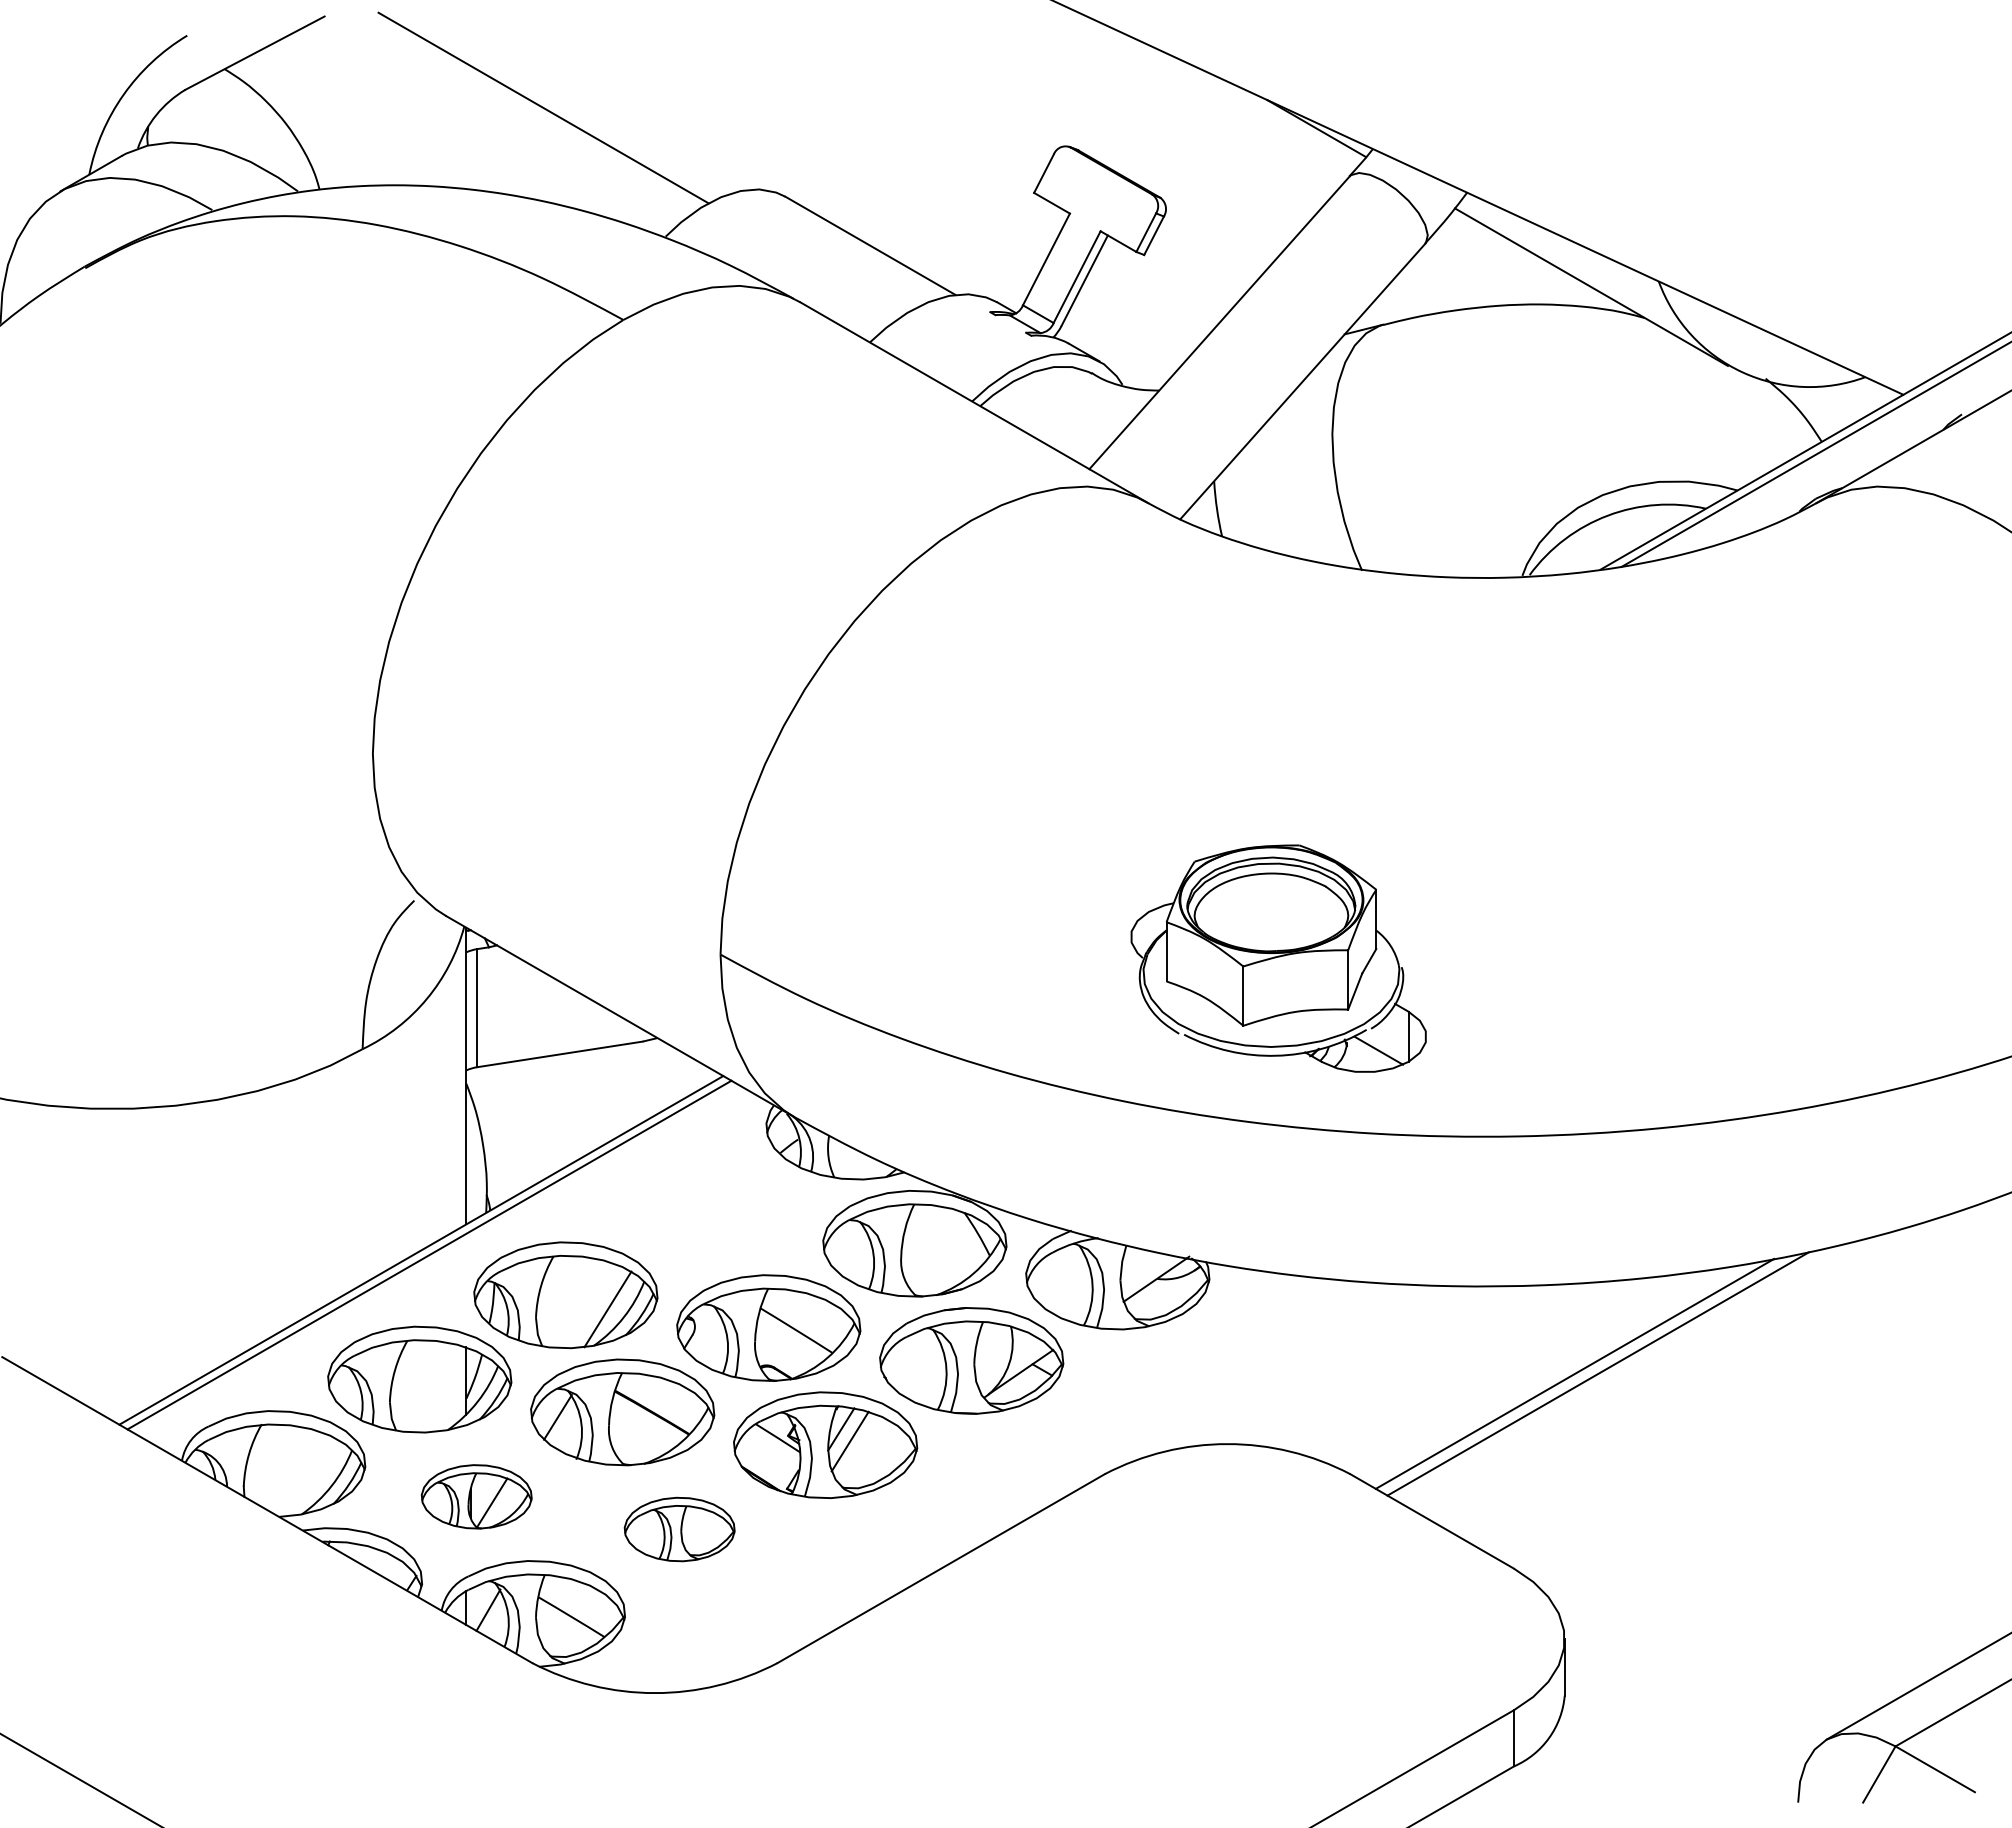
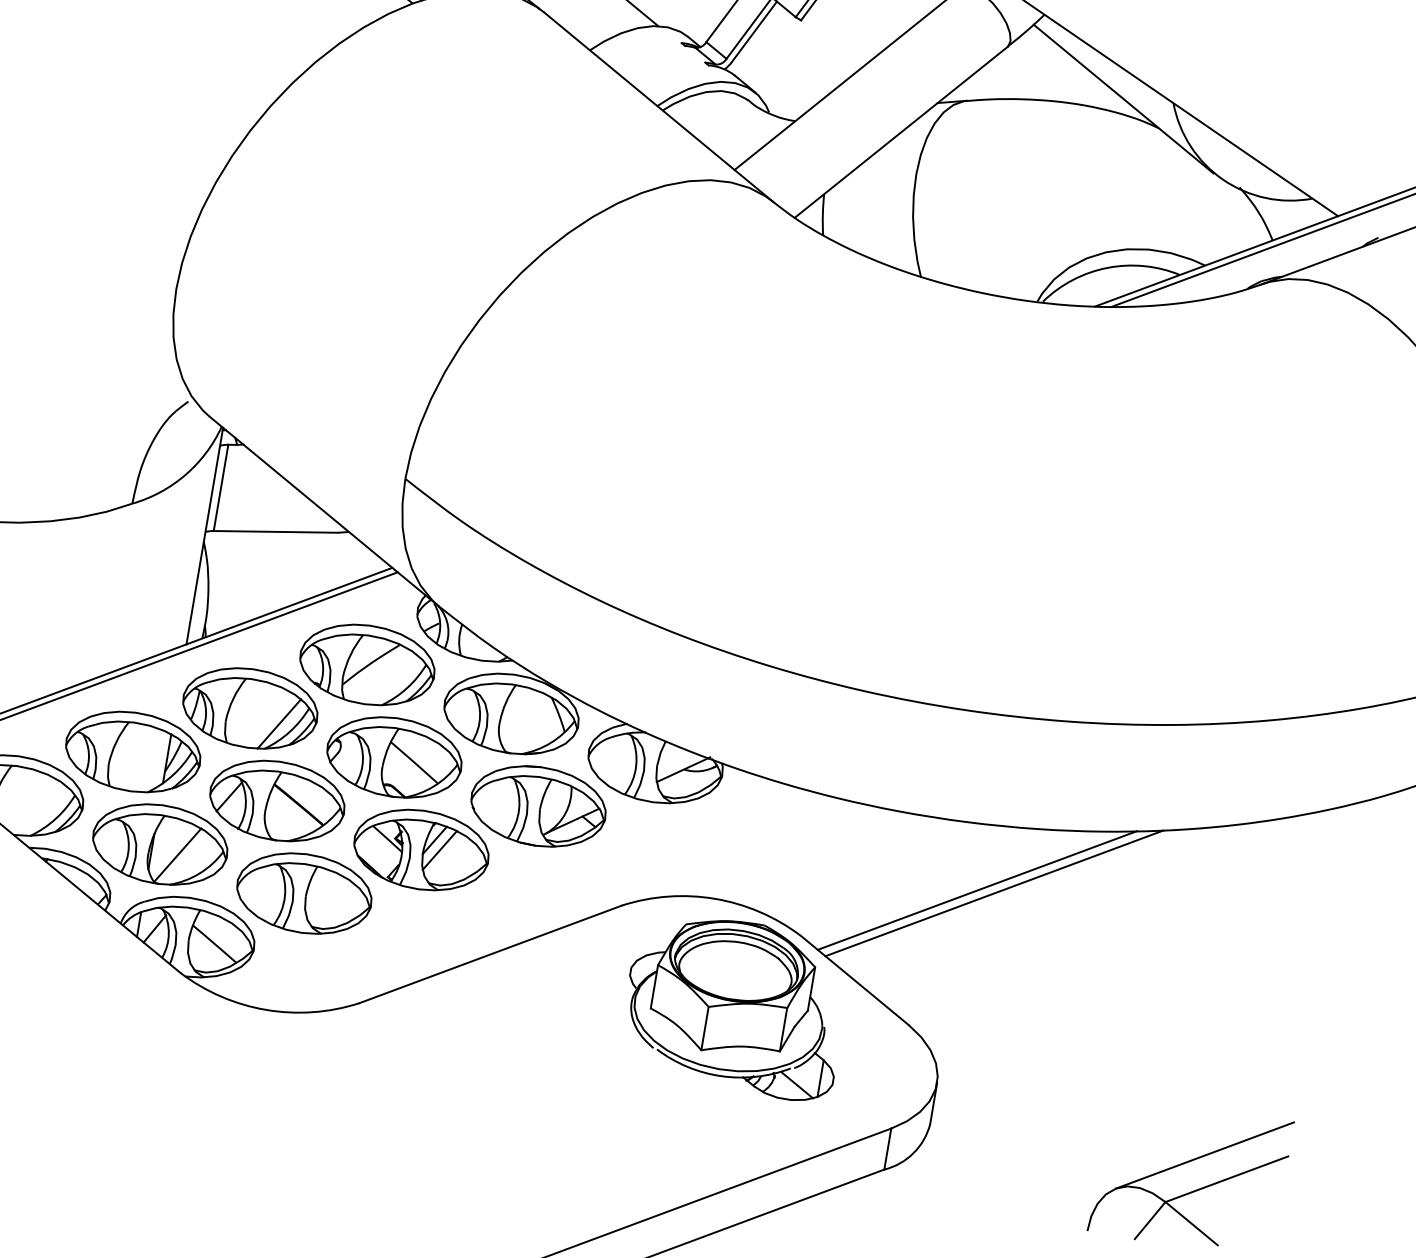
part: (1278, 958) -> (735, 1005), moved
part: (711, 1210) -> (367, 664), added
part: (476, 1496) -> (160, 844), size x1.67
part: (679, 1529) -> (304, 893), size x1.67

